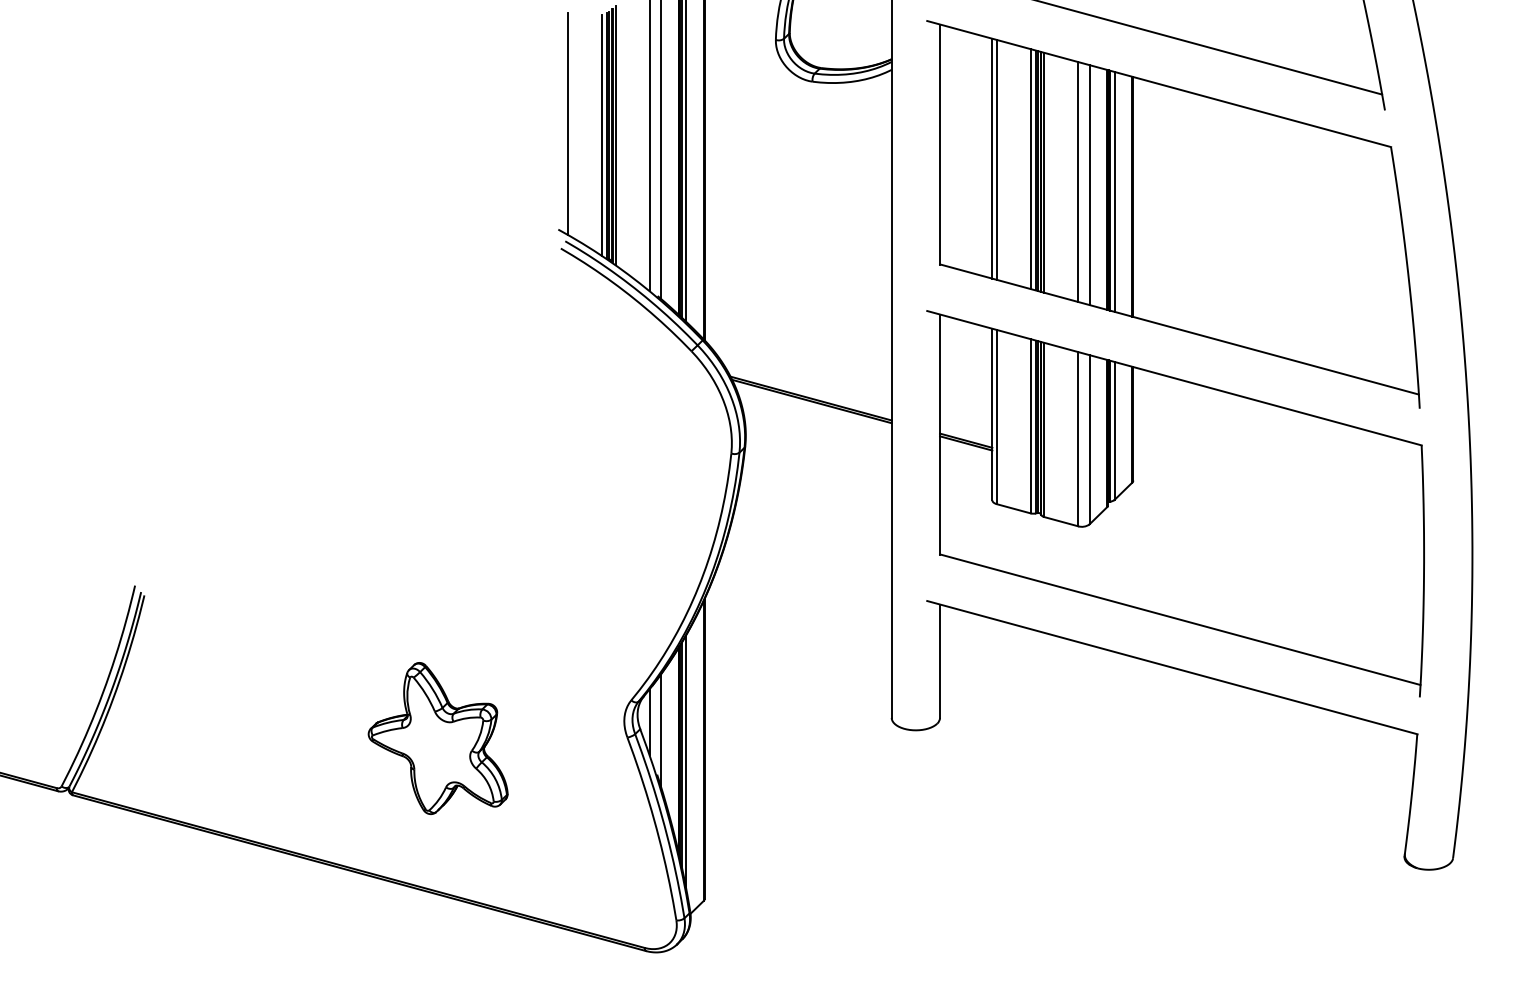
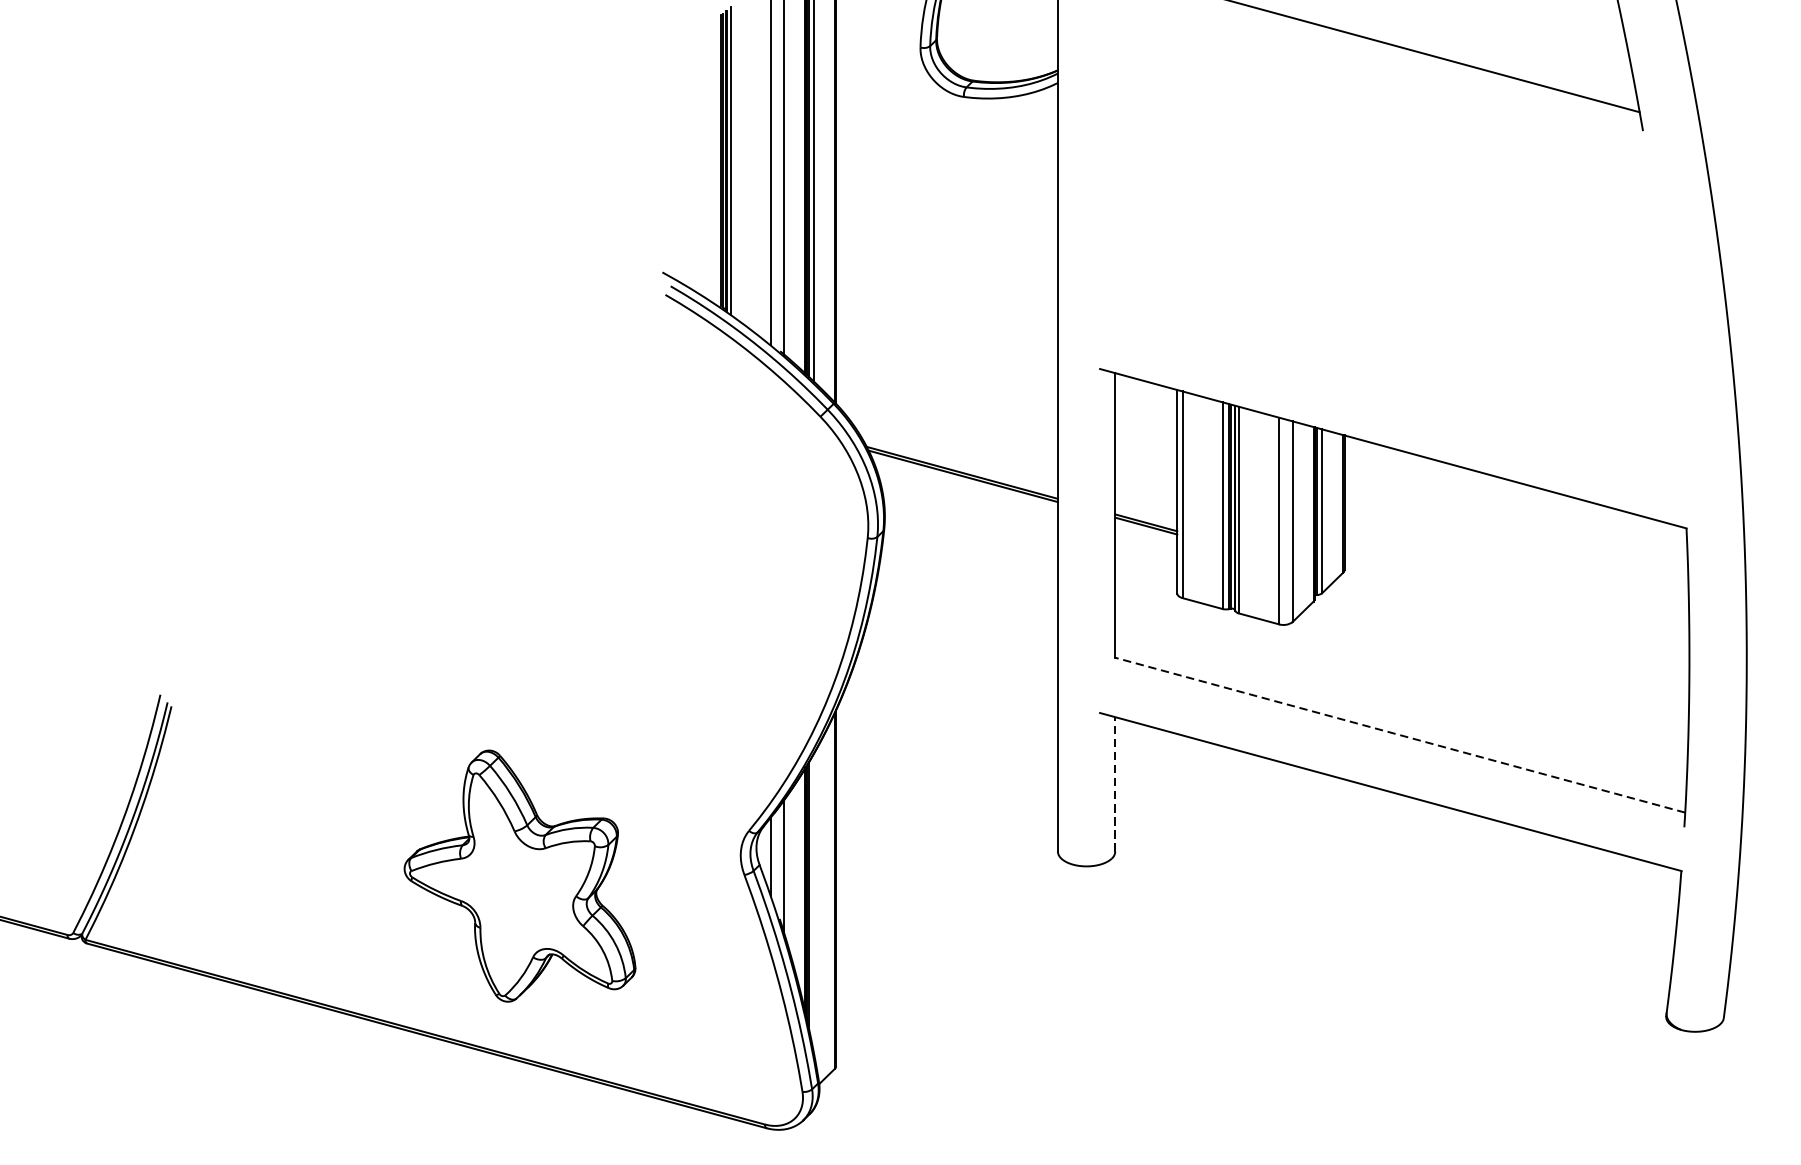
line: (568, 123) -> (674, 146), removed
line: (602, 135) -> (714, 160), removed
part: (1173, 214) -> (1392, 254), removed
line: (1180, 619) -> (1400, 734), solid -> dashed
line: (940, 661) -> (1115, 784), solid -> dashed
part: (437, 738) -> (519, 876), size x1.4
line: (685, 761) -> (813, 903), removed

